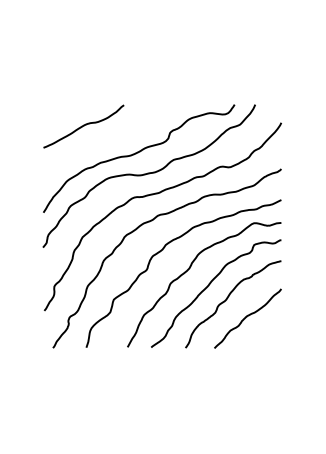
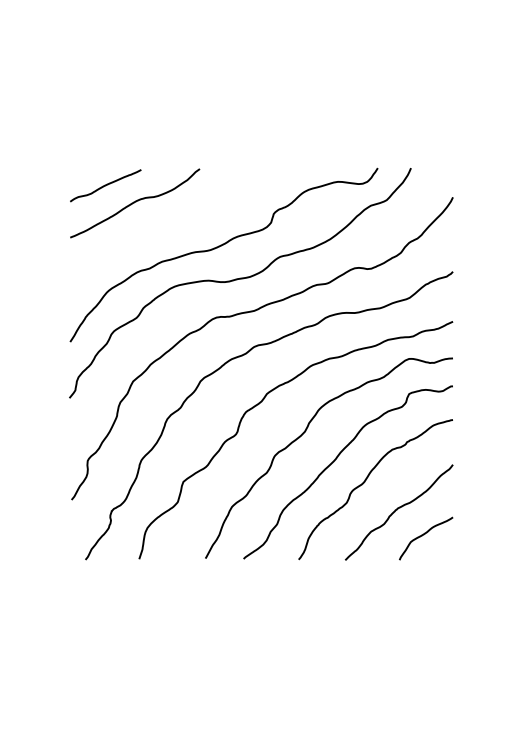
curve: (65, 115) -> (105, 185), added
curve: (263, 333) -> (424, 536), added

